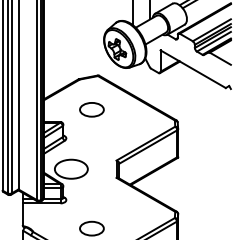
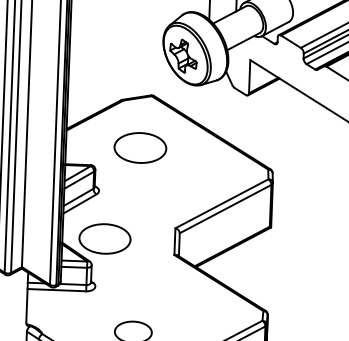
part: (91, 109) -> (139, 147), size x1.4

